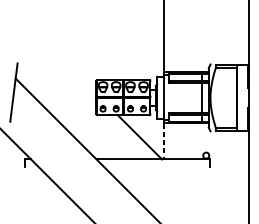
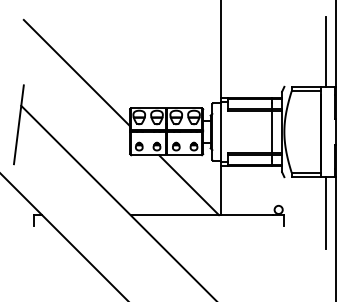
line: (240, 38) -> (325, 51), added
line: (56, 53) -> (76, 72), added
line: (163, 141) -> (221, 191), dashed -> solid
line: (240, 158) -> (325, 213), added

